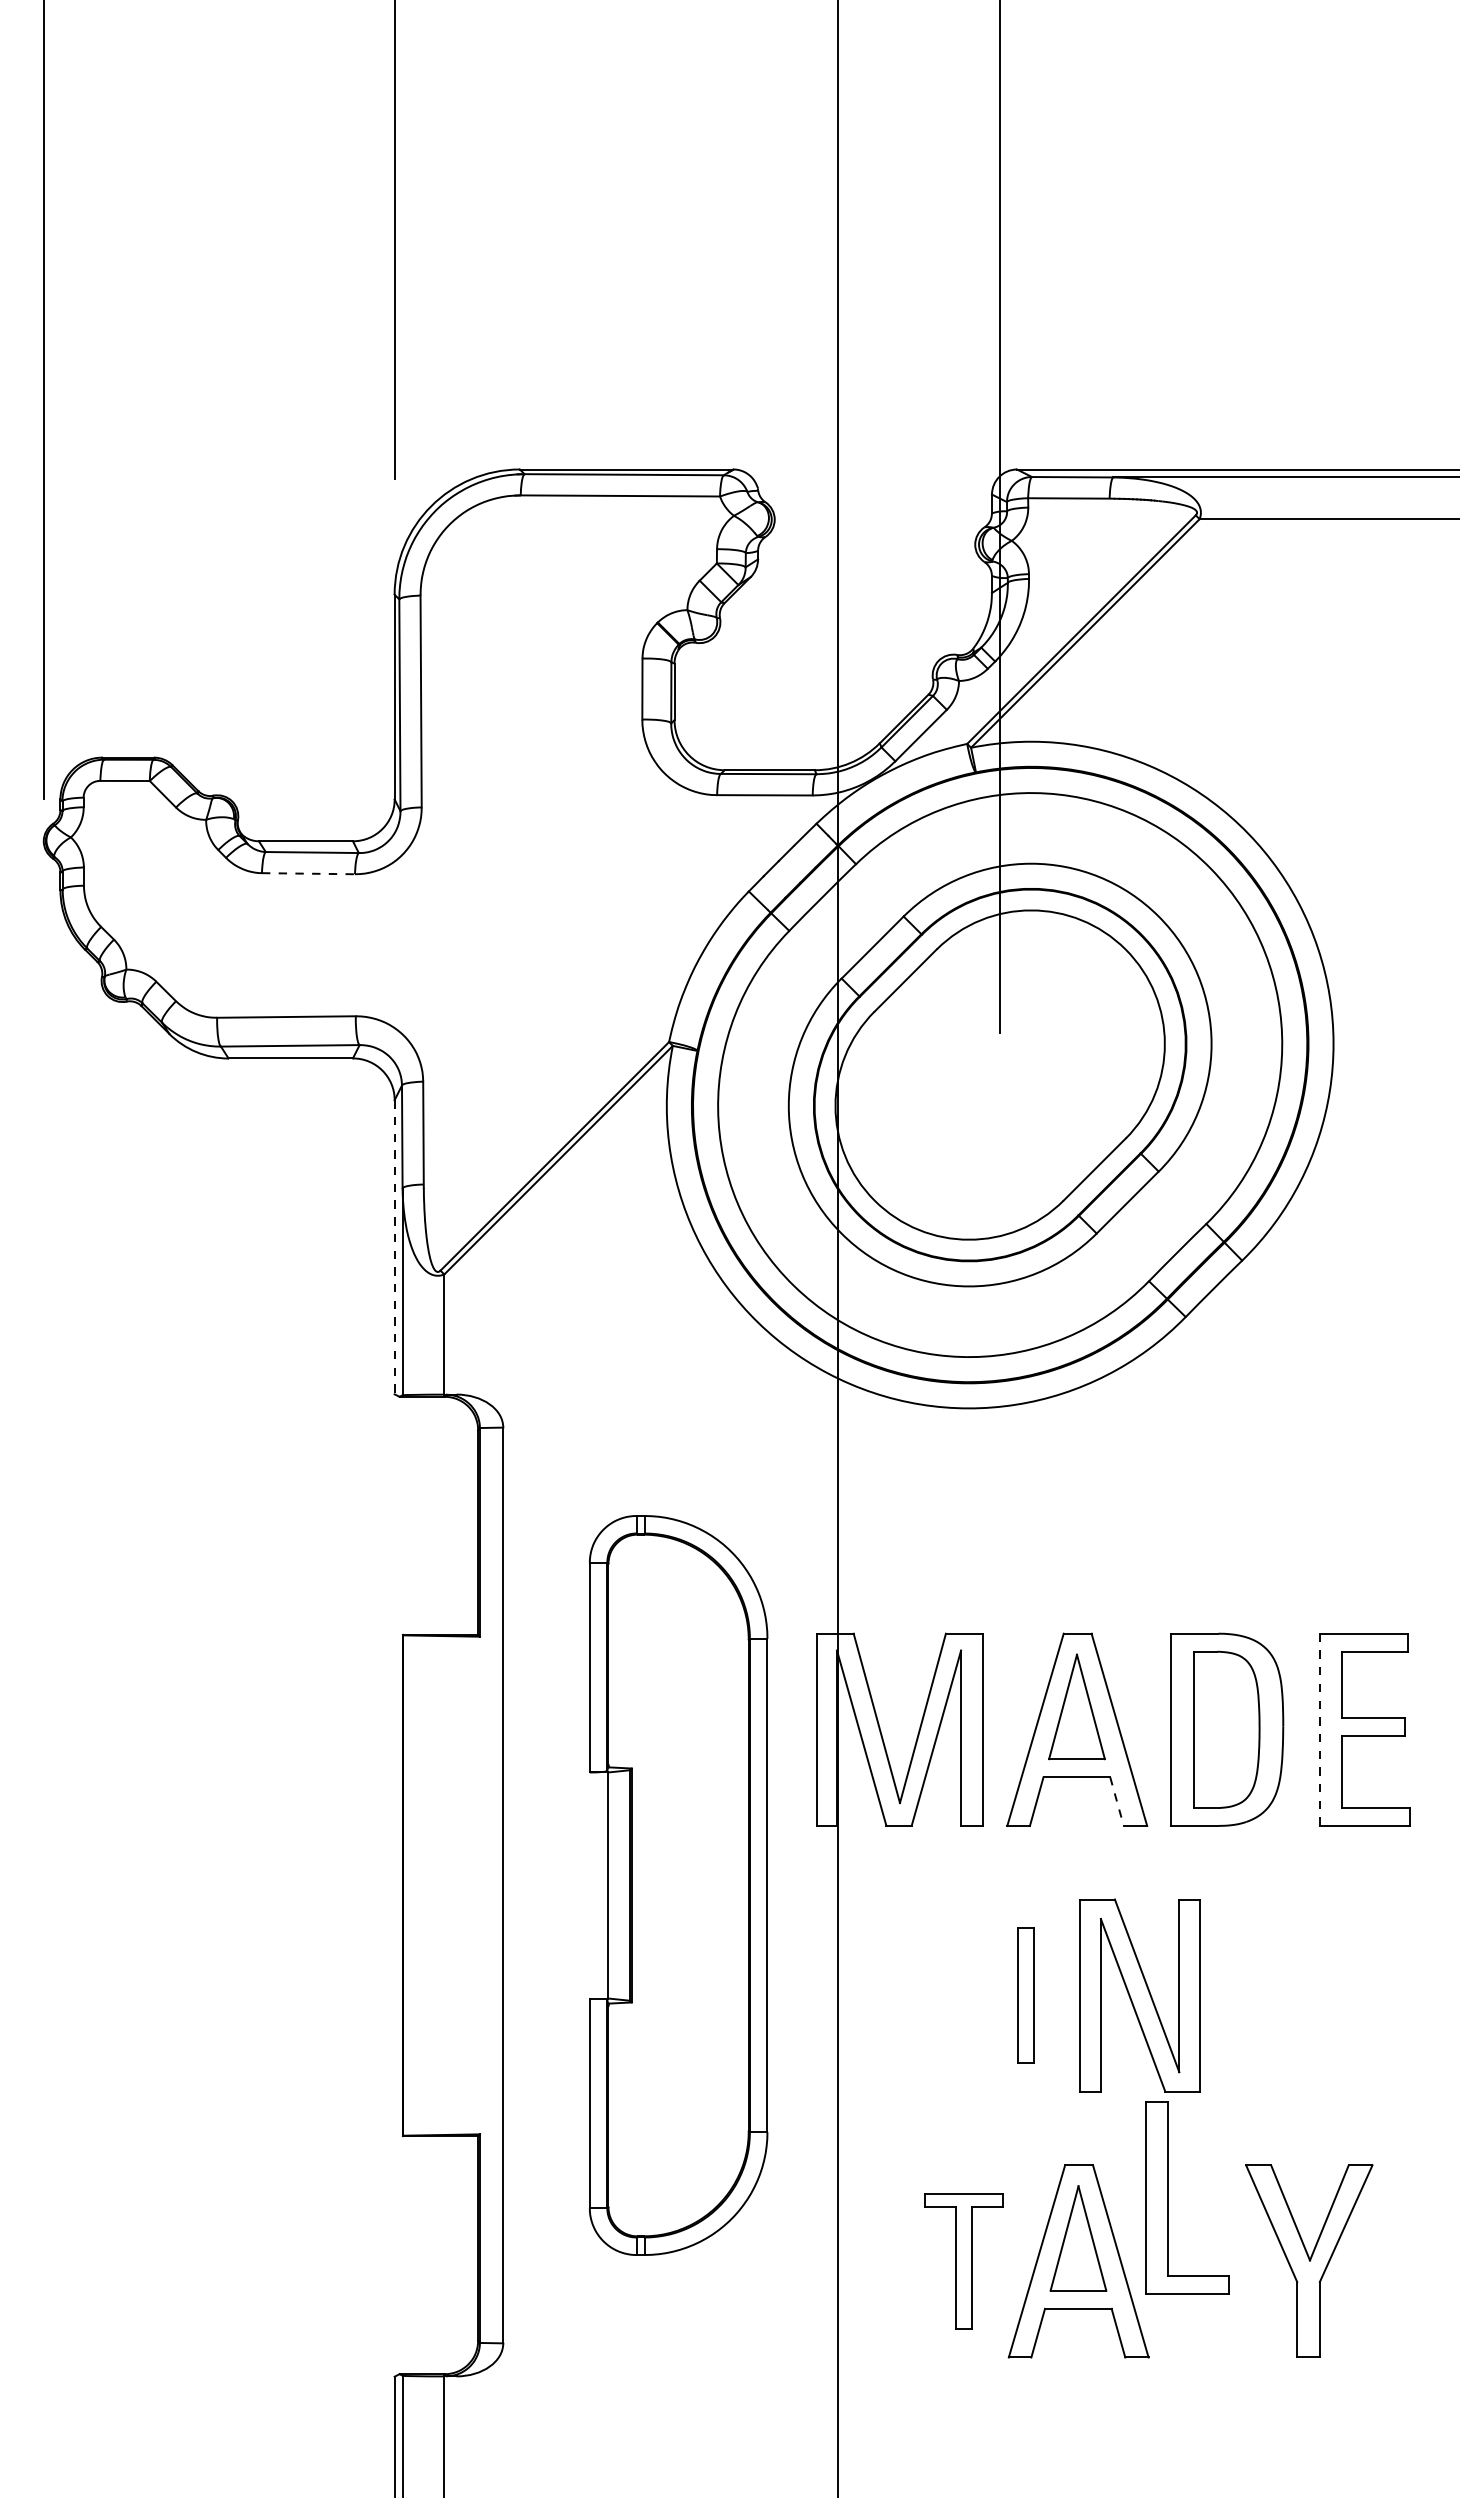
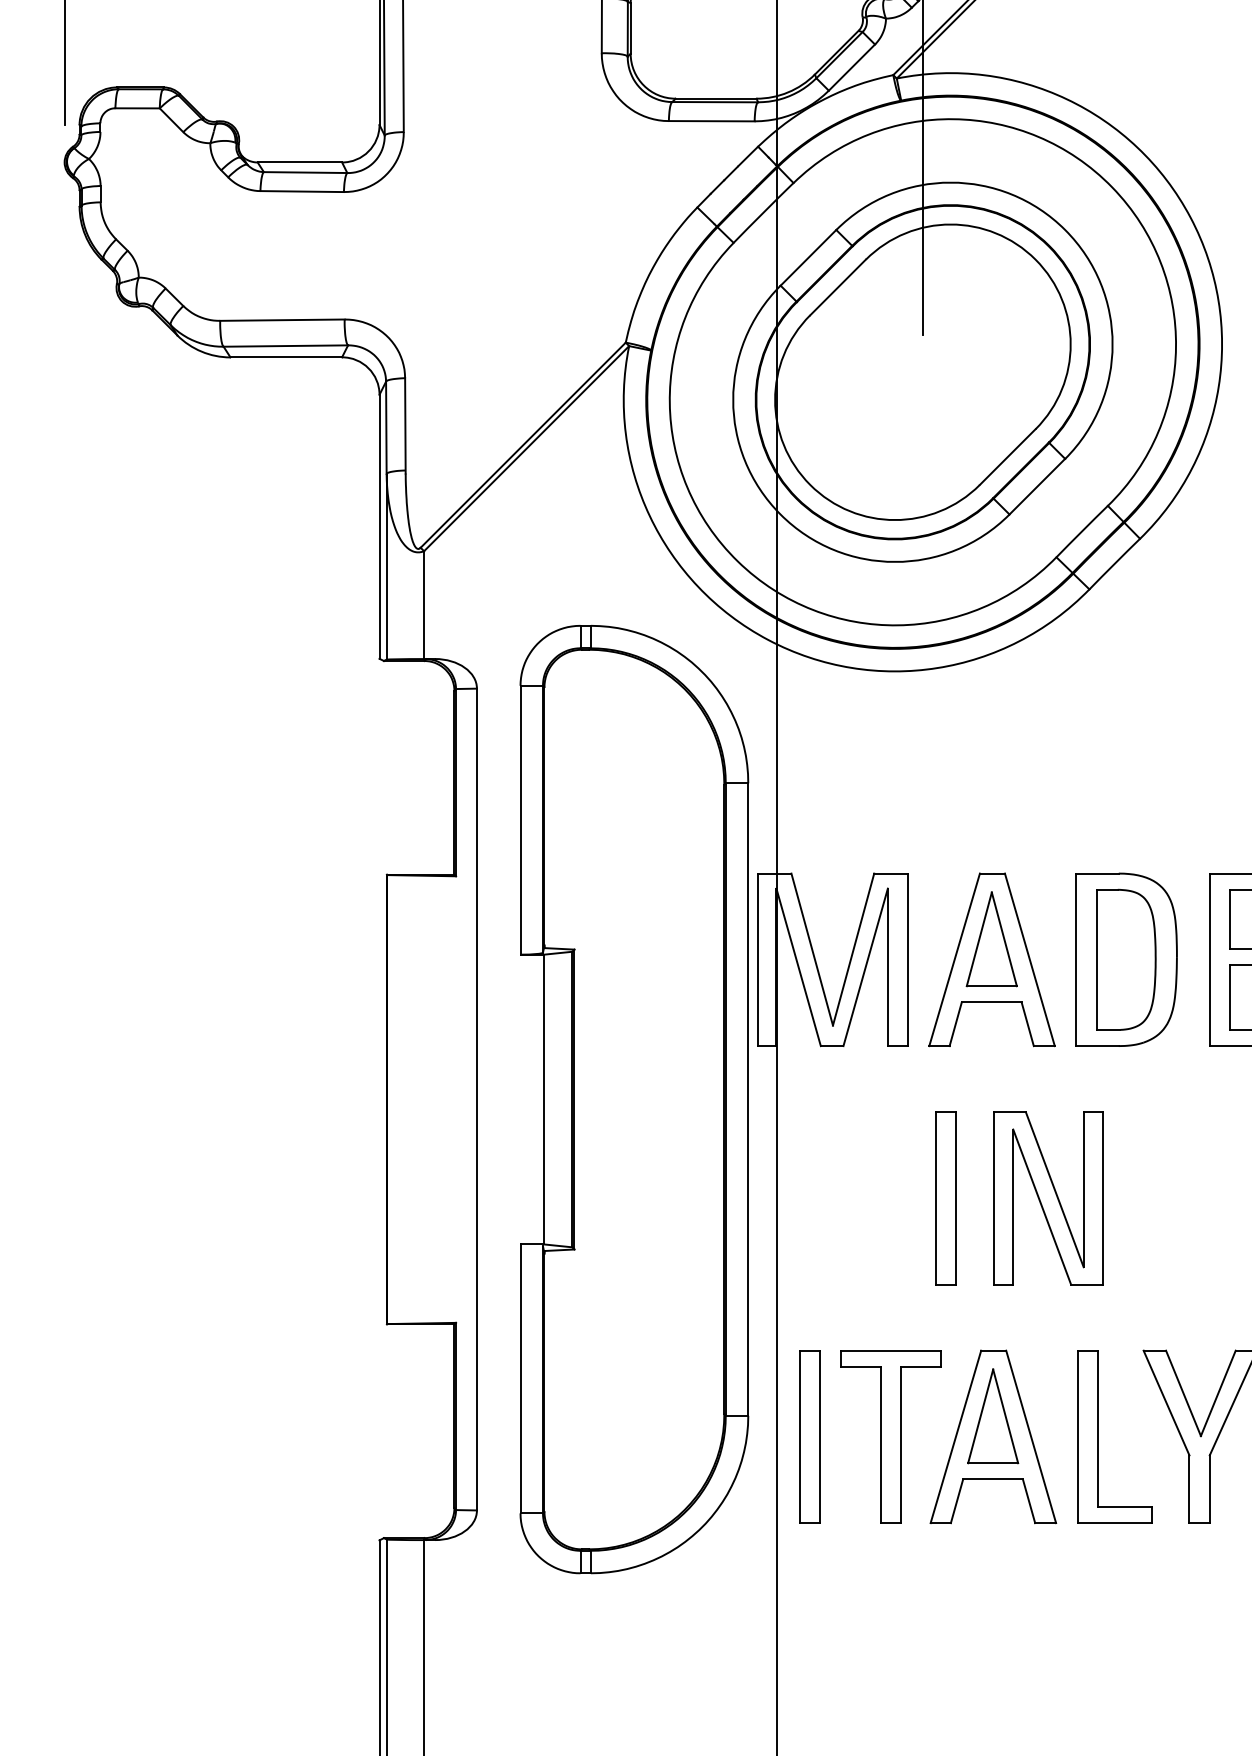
line: (308, 873) -> (302, 191), dashed -> solid
line: (394, 1247) -> (379, 527), dashed -> solid
line: (1319, 1730) -> (1209, 960), dashed -> solid
line: (1117, 1802) -> (1028, 1025), dashed -> solid
part: (678, 1885) -> (634, 1099), size x1.43
part: (1025, 1995) -> (945, 1198), size x1.43
part: (1168, 2197) -> (1098, 1436), moved
part: (873, 2260) -> (809, 1436), added
part: (964, 2260) -> (890, 1436), size x1.43

